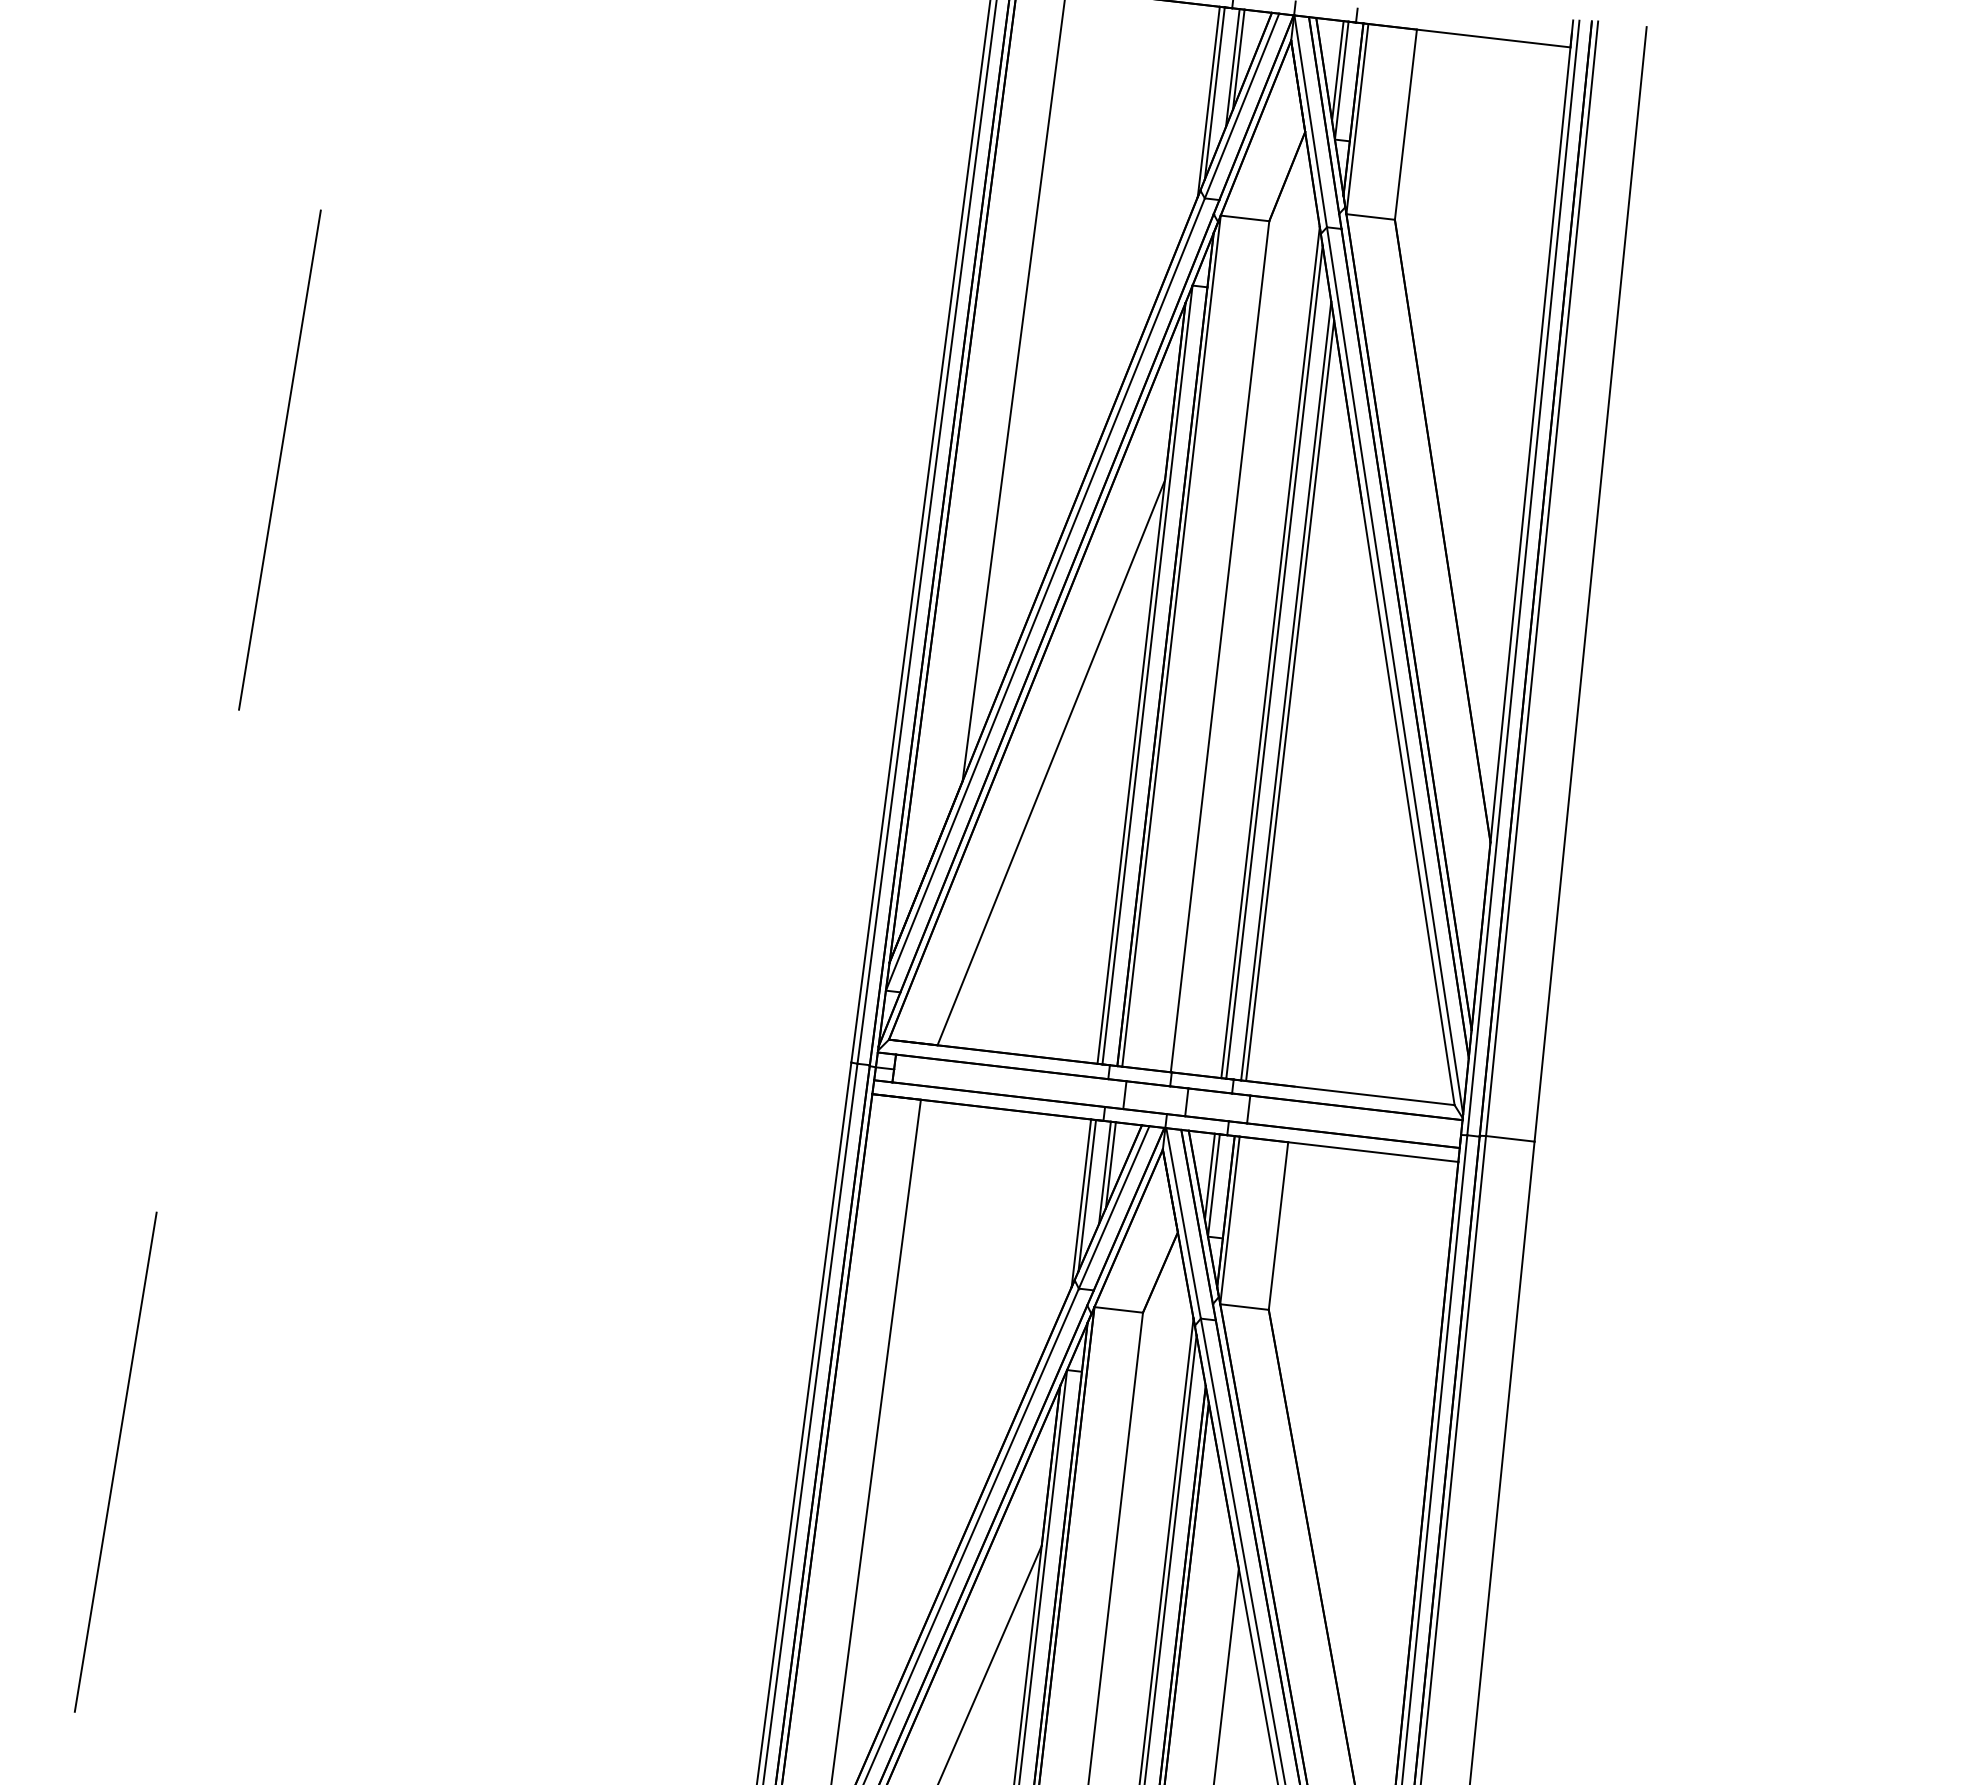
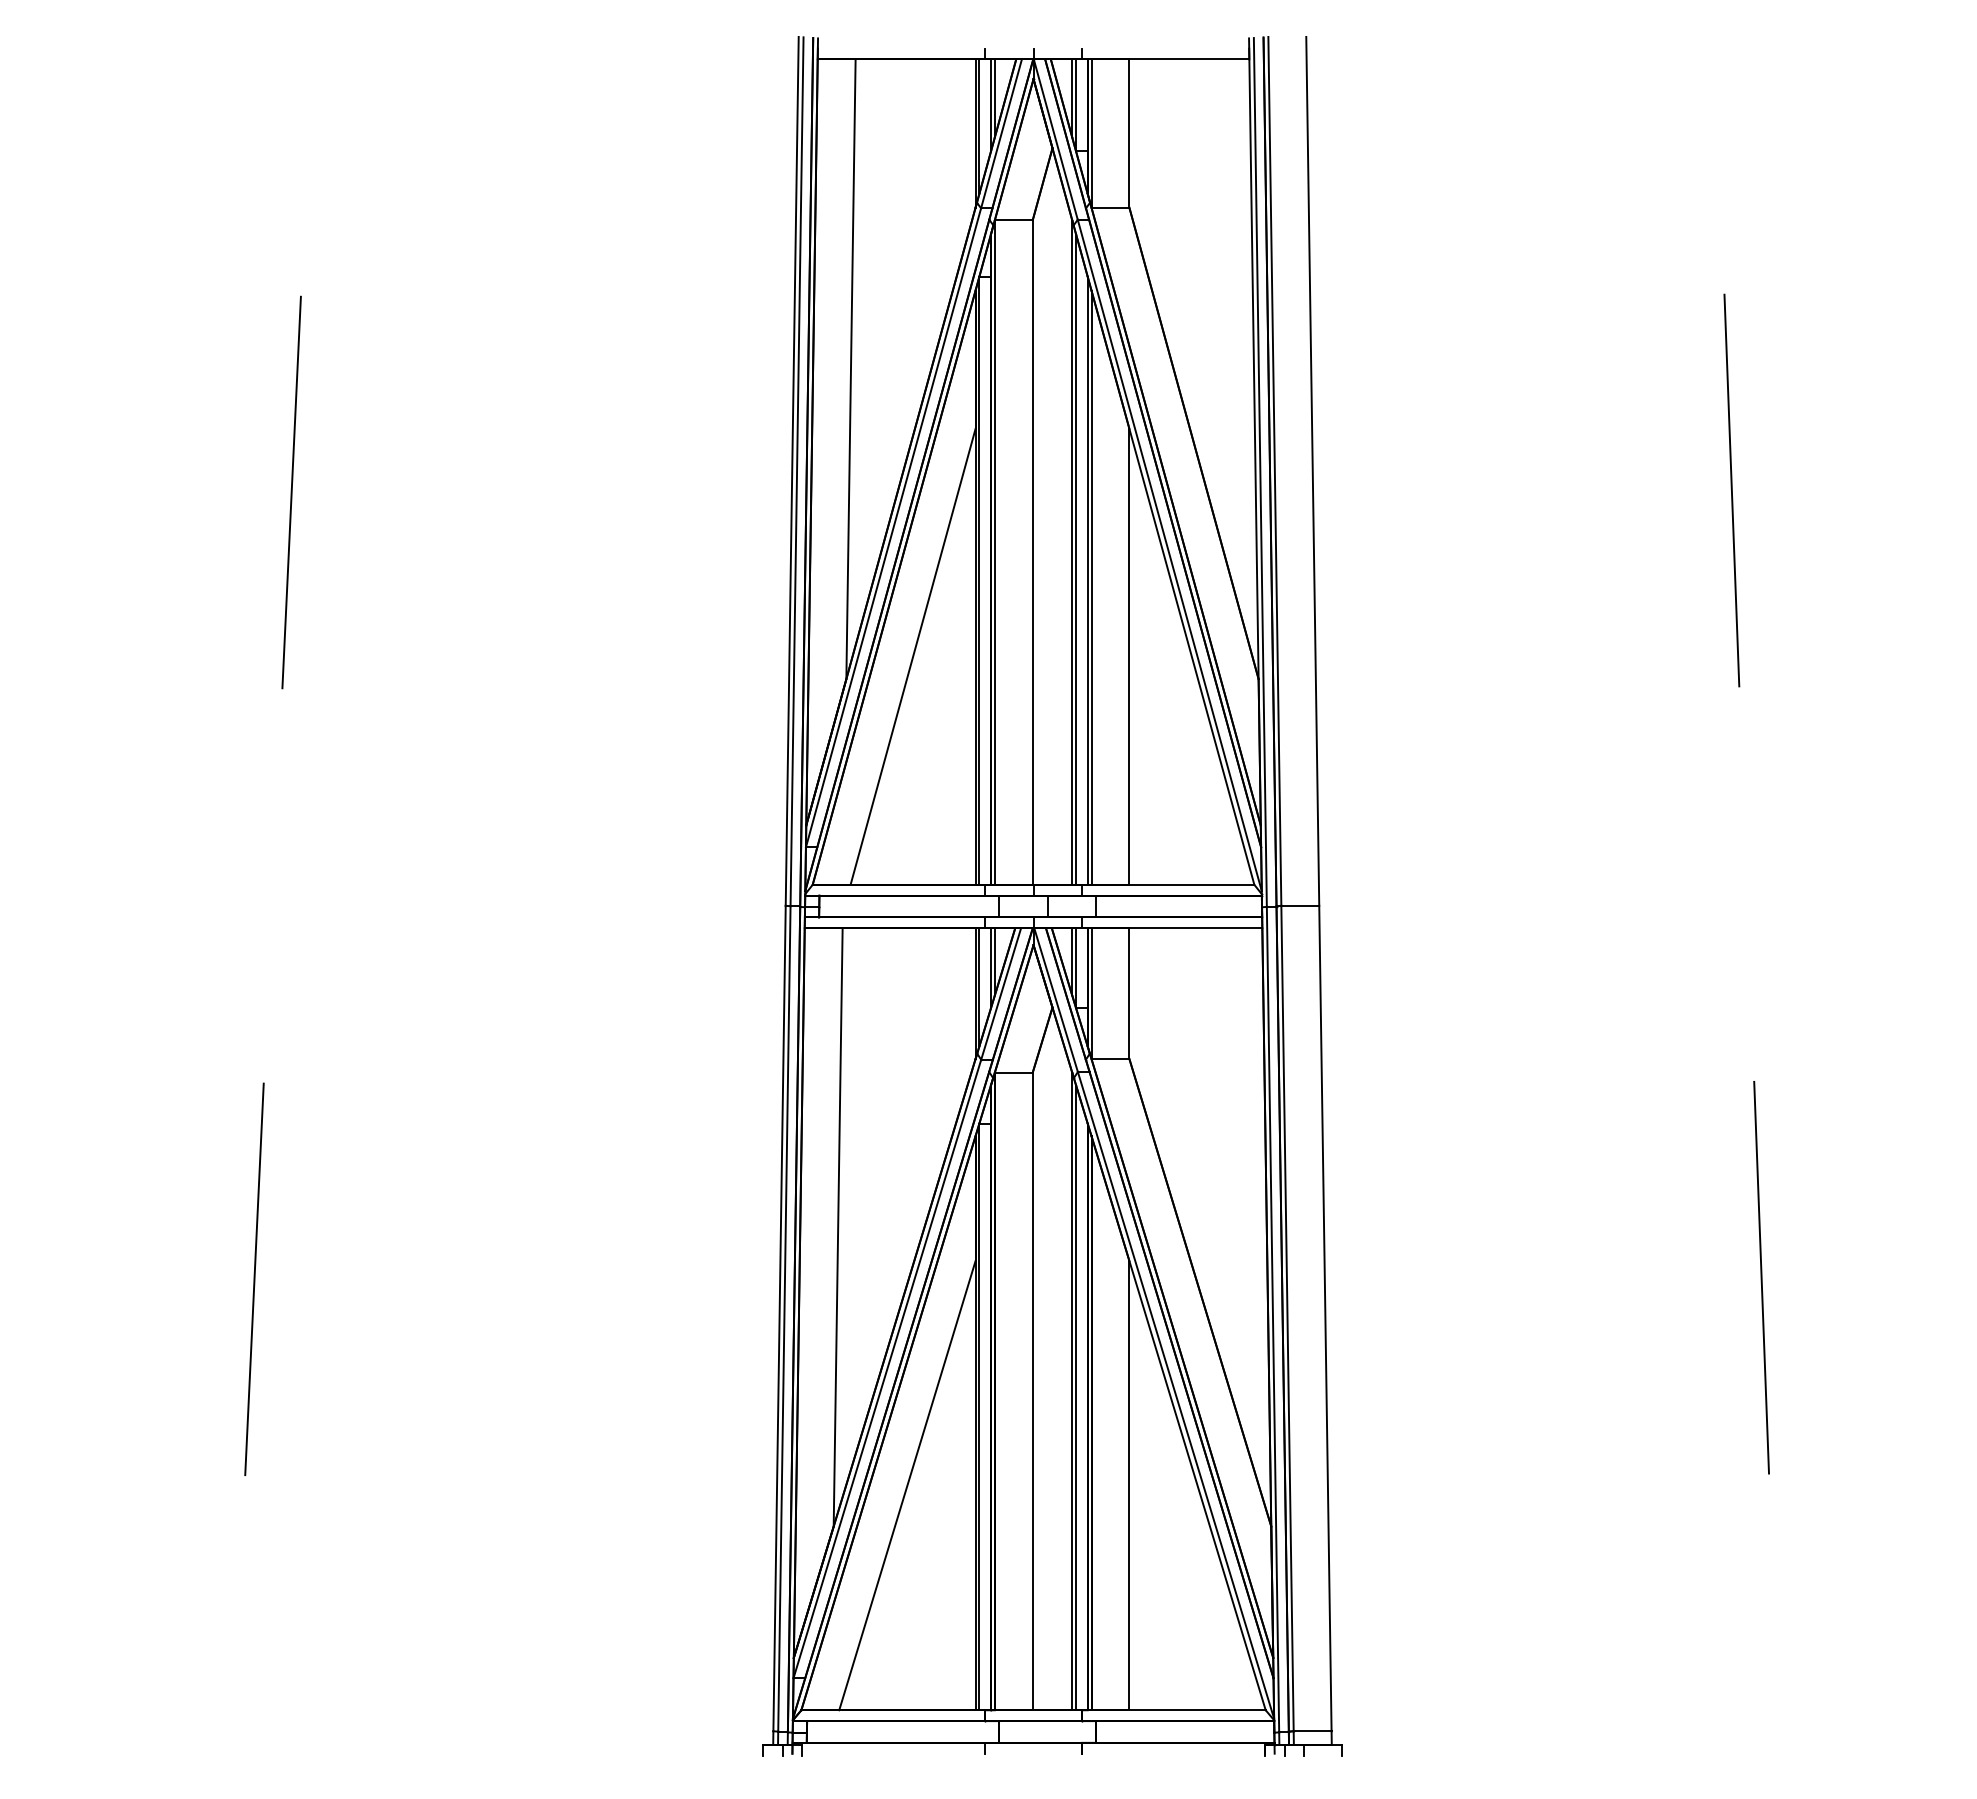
line: (1328, 794) -> (1129, 656), added

